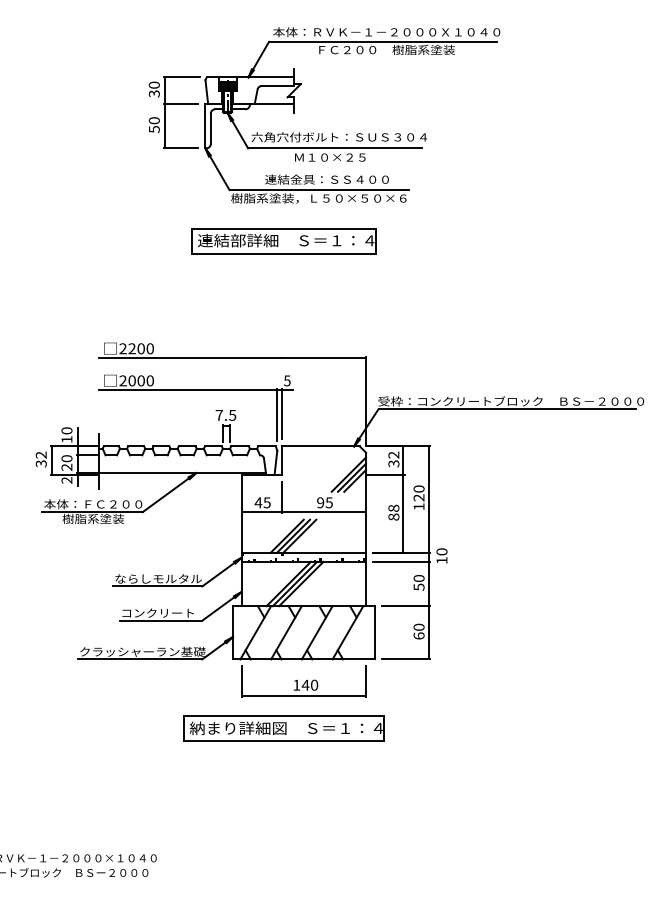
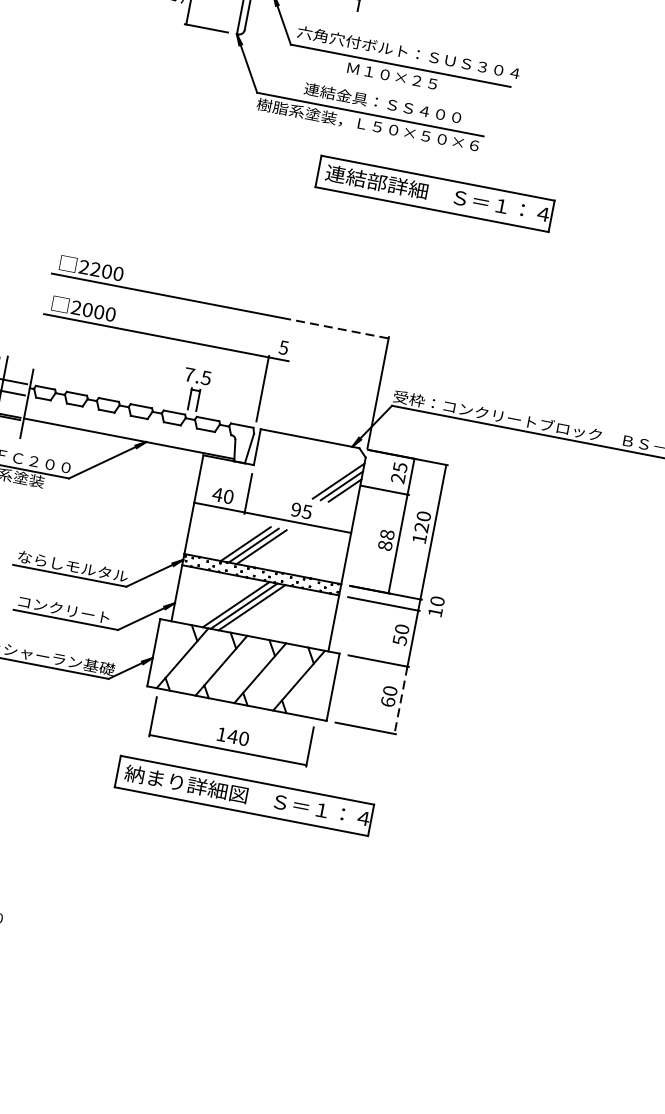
part: (283, 241) -> (434, 194), moved
line: (324, 358) -> (336, 328), solid -> dashed
line: (281, 414) -> (268, 388), removed
text: (393, 459) -> (398, 472), 32 -> 25
text: (266, 502) -> (227, 496), 45 -> 40
line: (428, 632) -> (400, 699), solid -> dashed
part: (283, 728) -> (243, 795), moved

